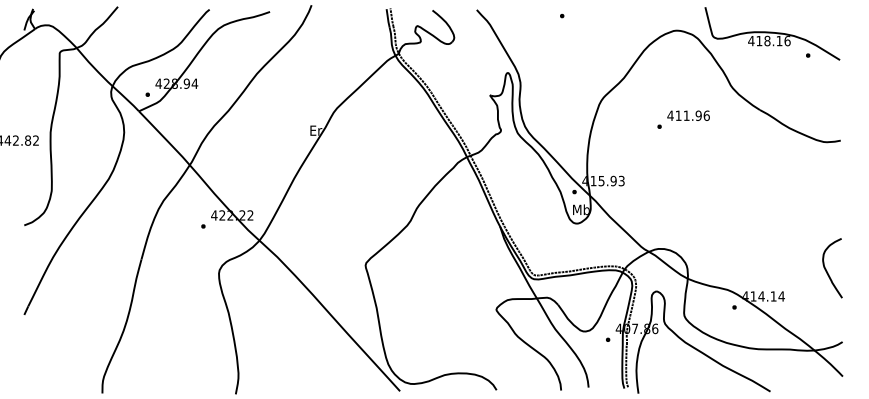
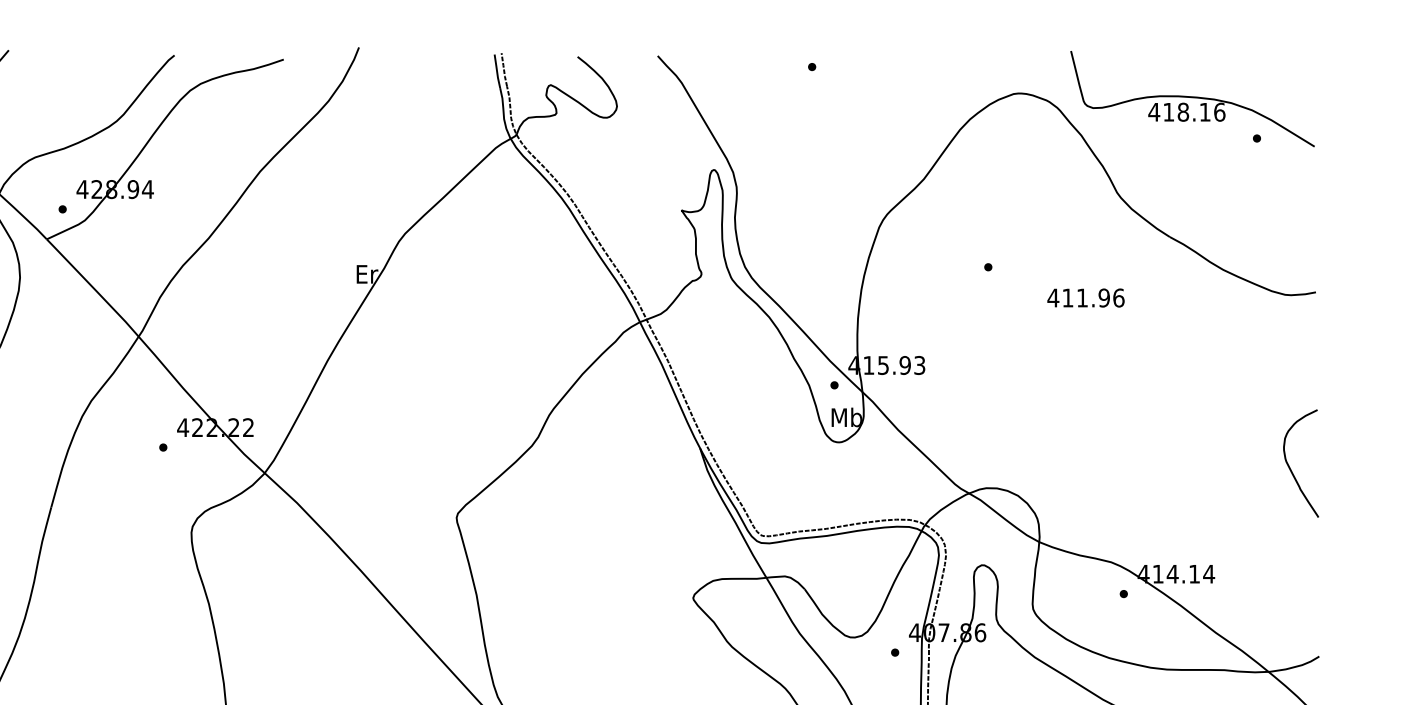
text: (688, 115) -> (1085, 297), moved
curve: (827, 270) -> (1291, 467), moved

